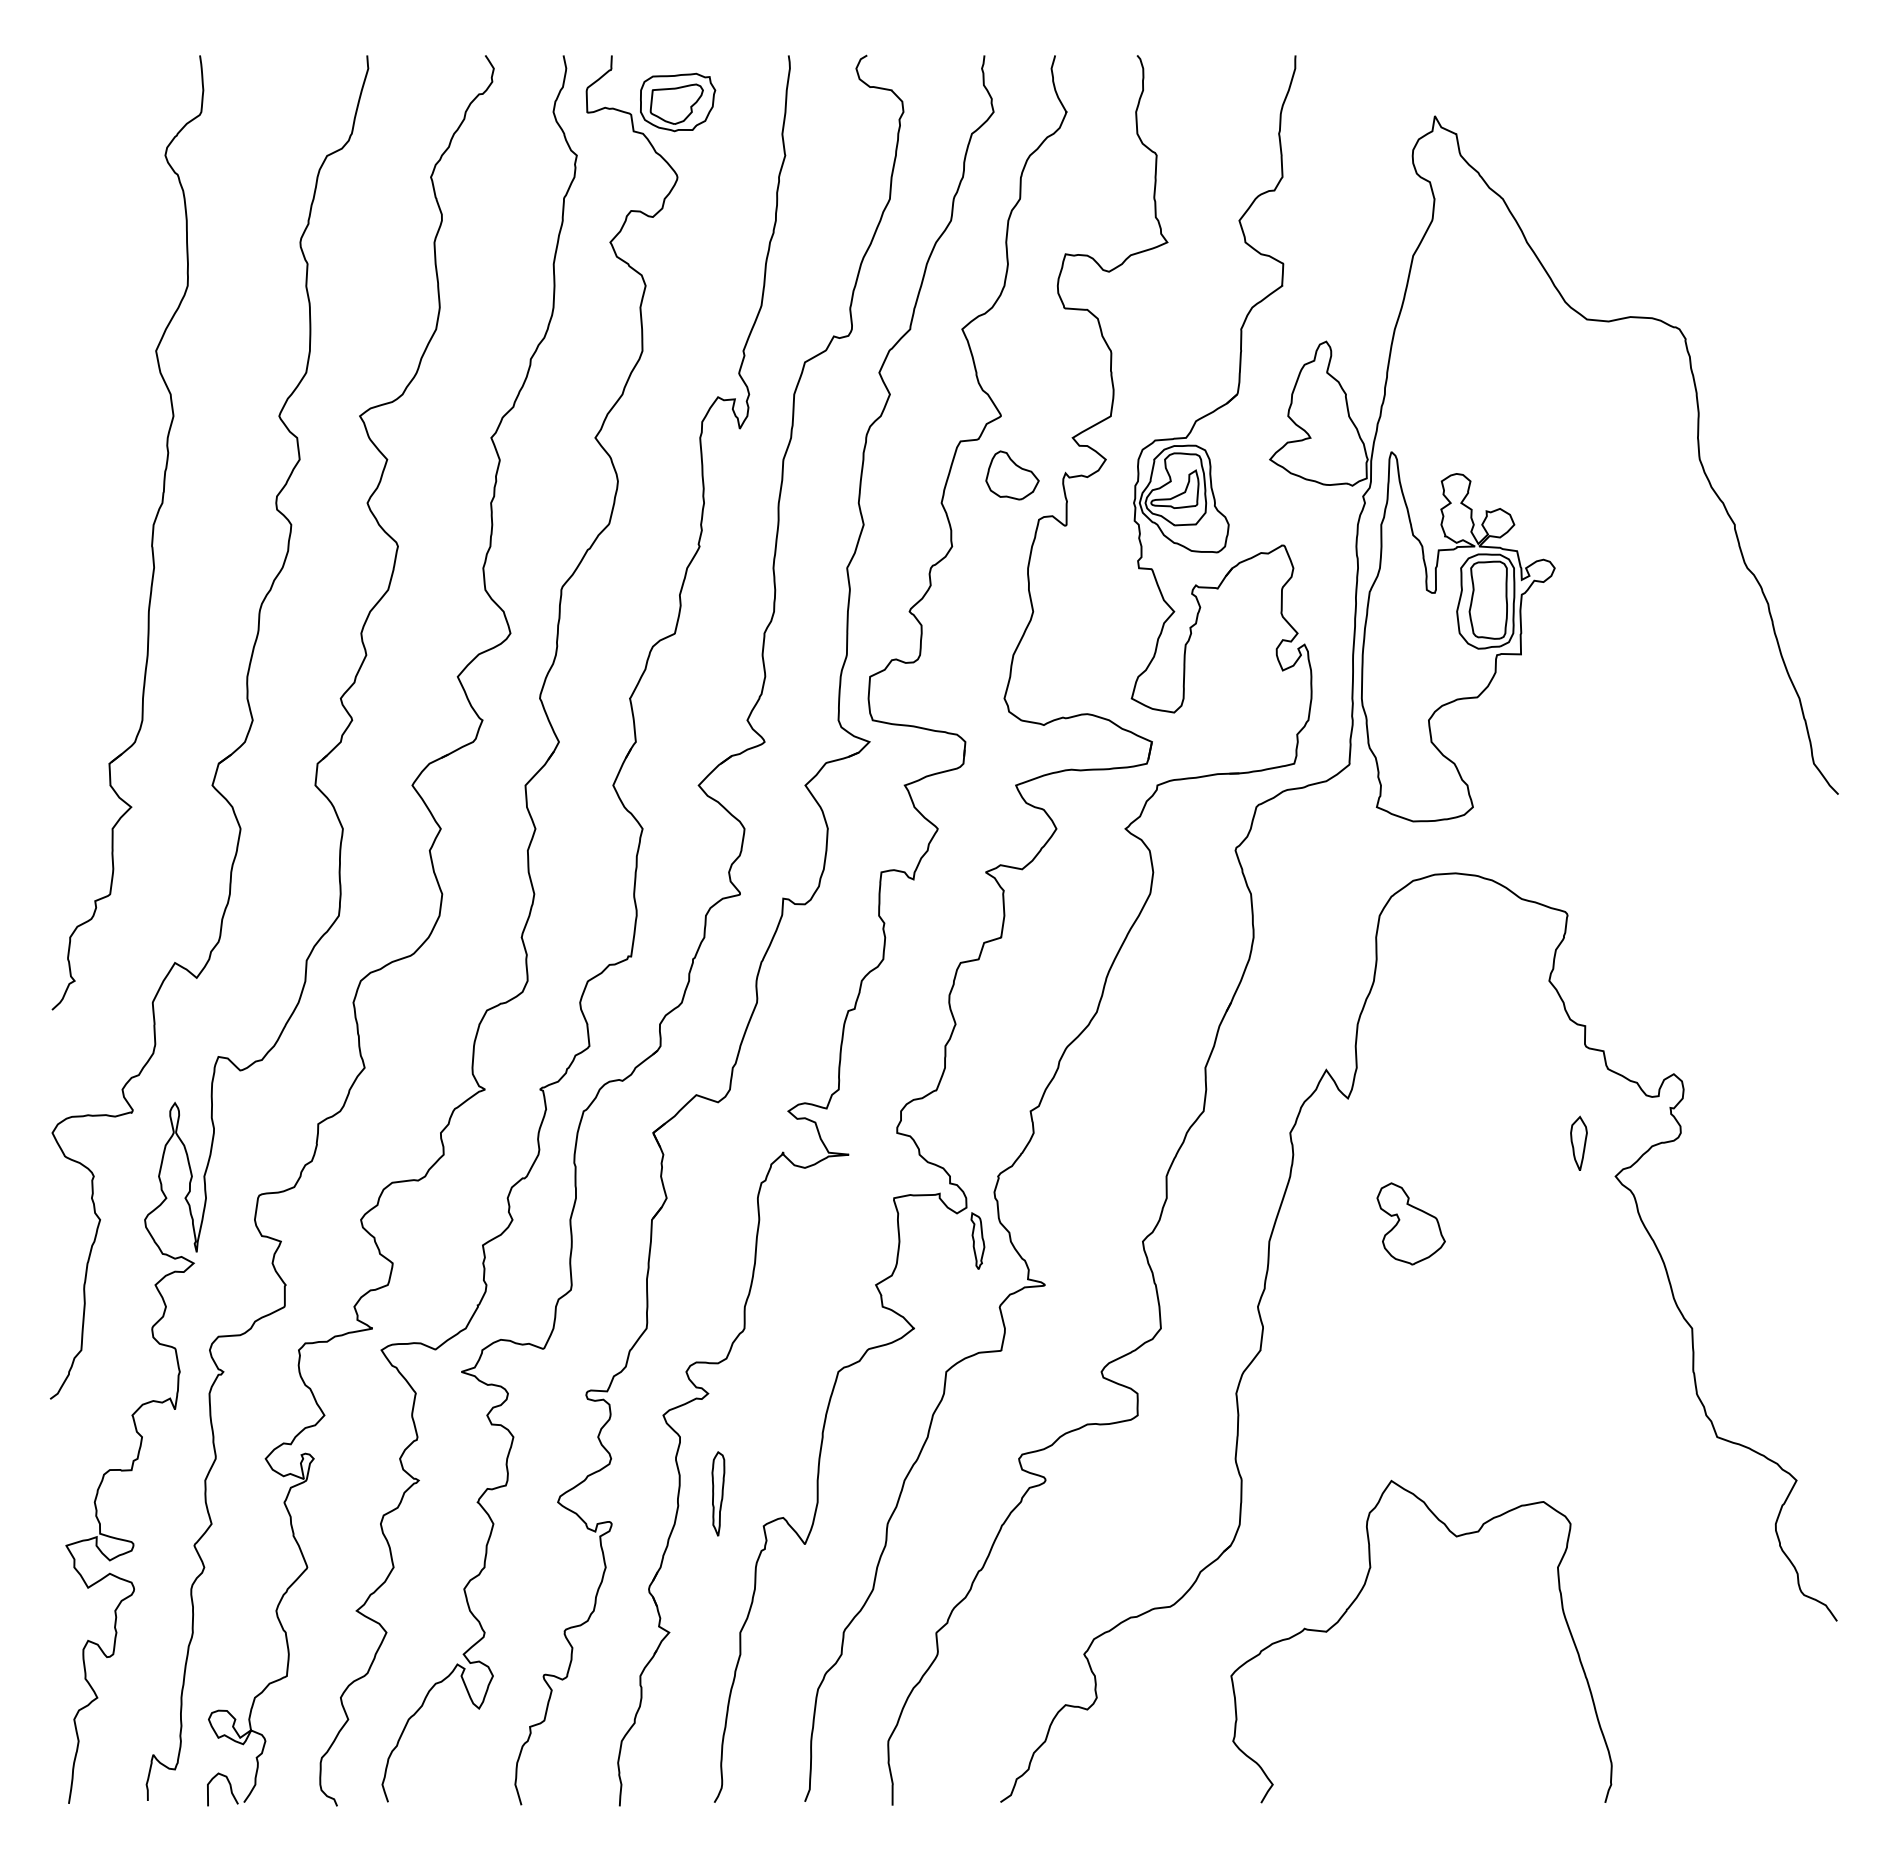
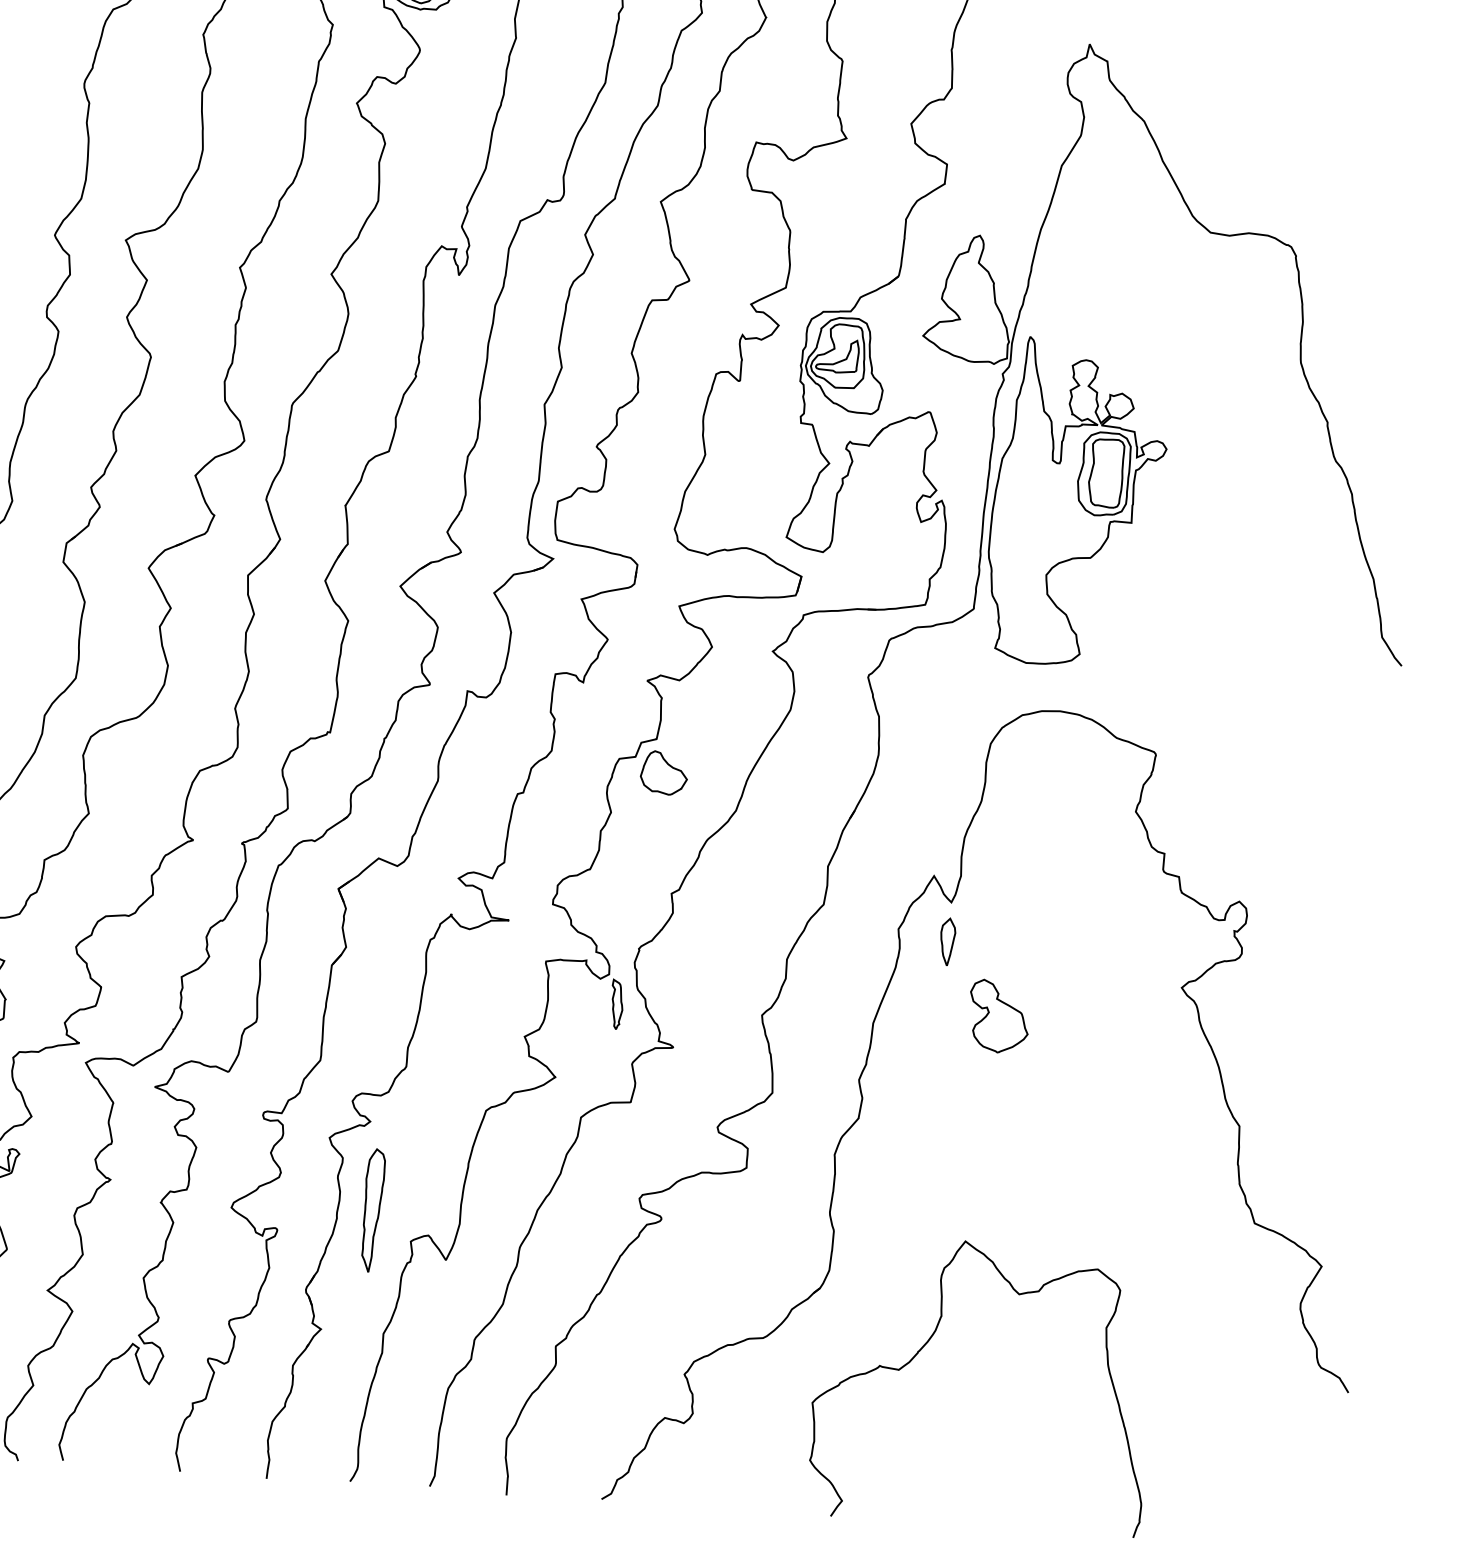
part: (1012, 475) -> (664, 773), moved
part: (1578, 1142) -> (947, 941), moved
part: (718, 1493) -> (373, 1210), size x1.67

